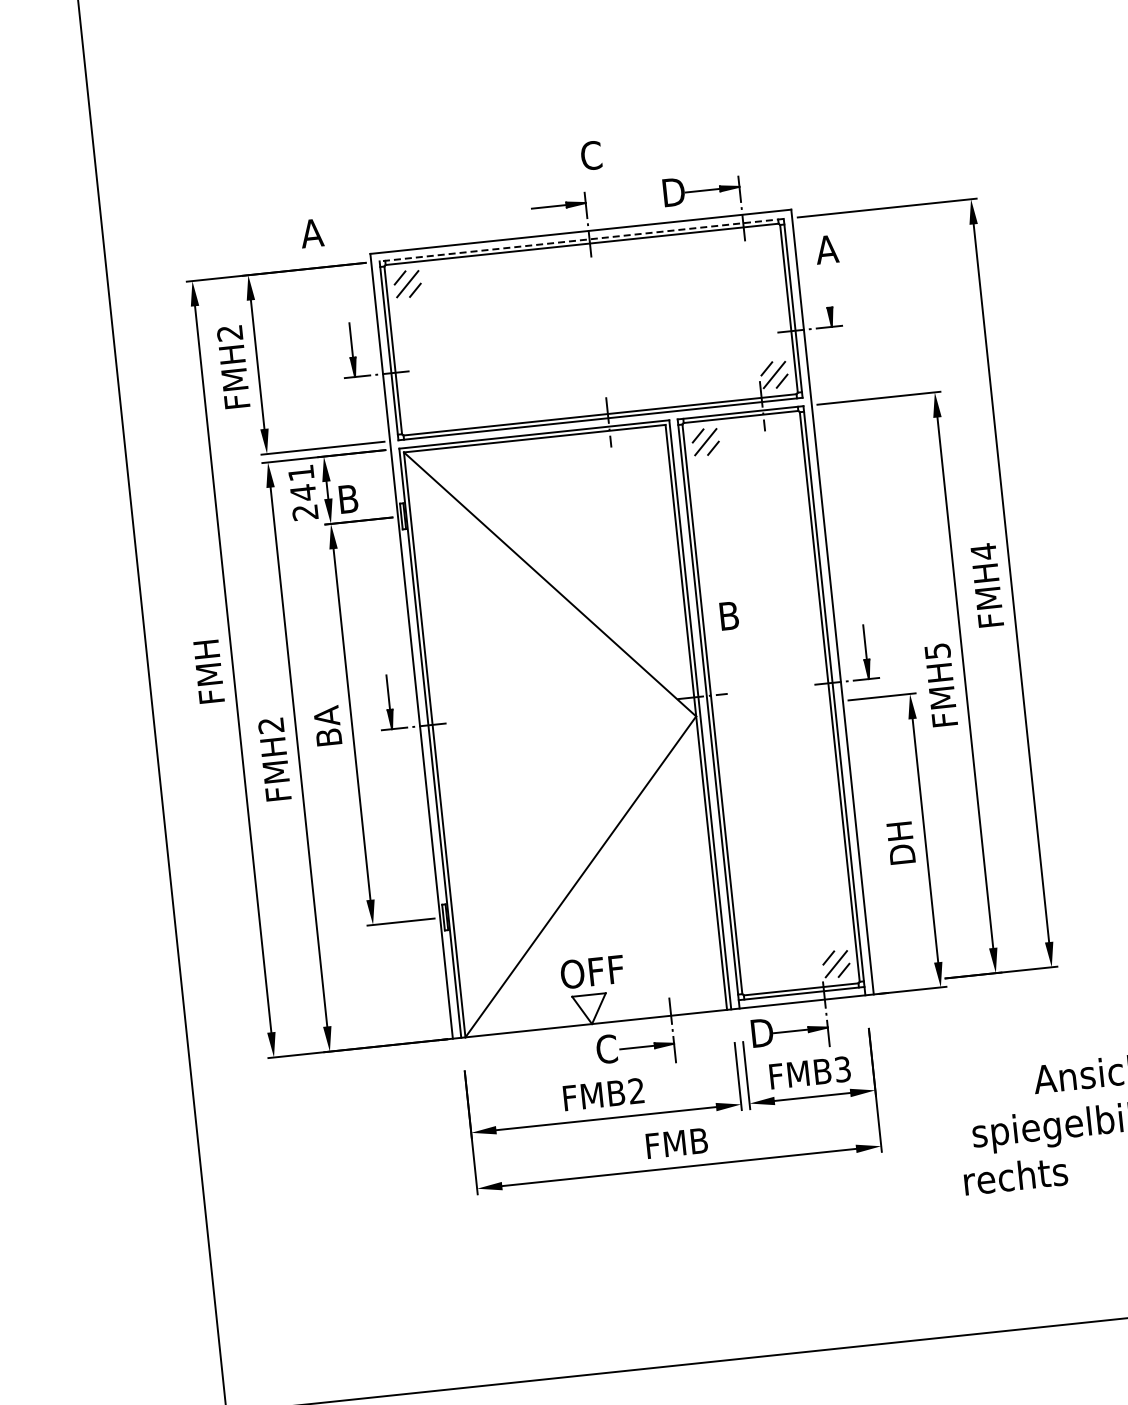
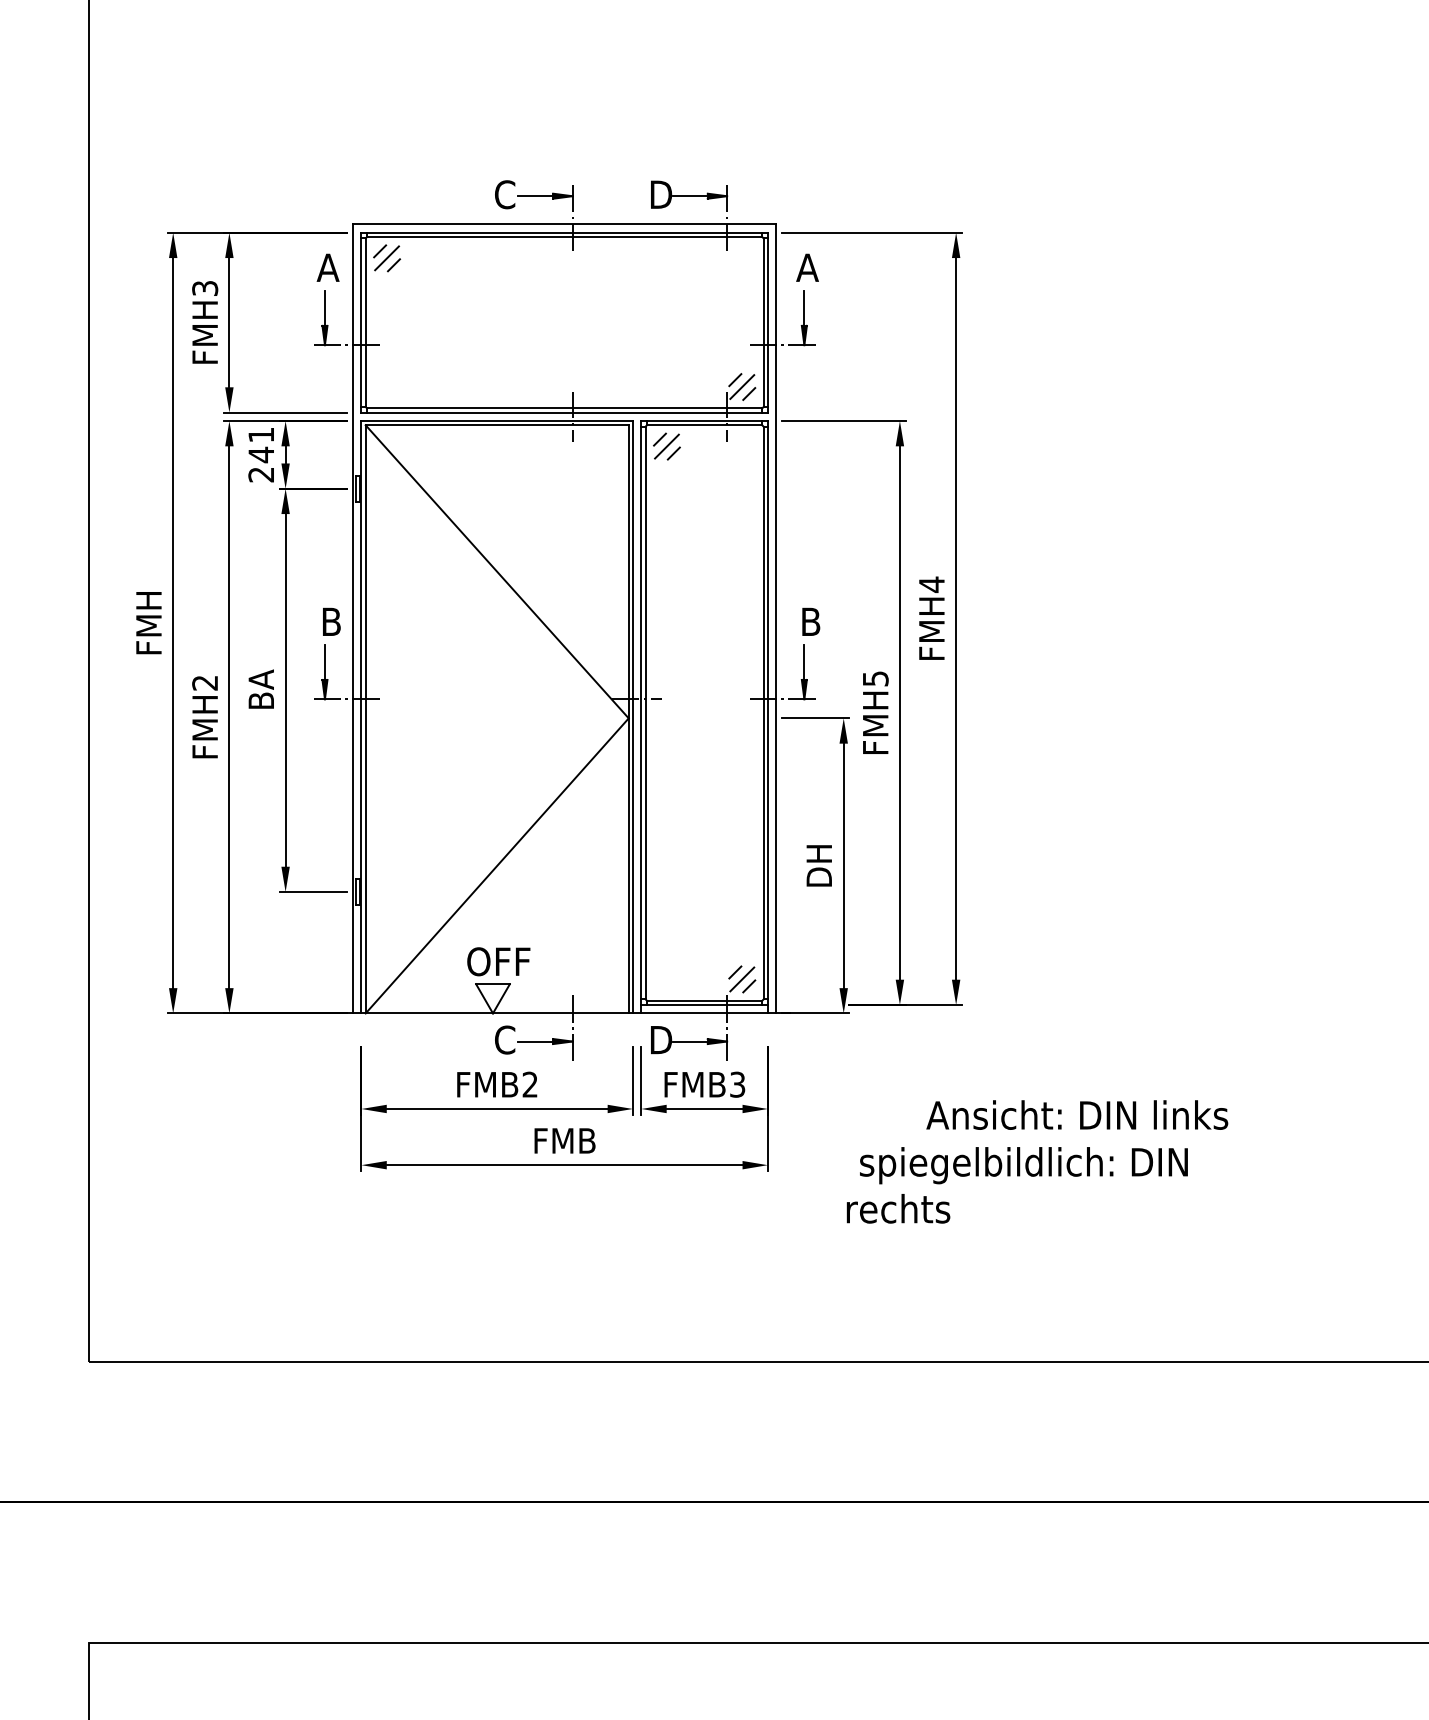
text: (591, 155) -> (505, 194), moved
text: (311, 233) -> (327, 267), moved
line: (581, 239) -> (564, 232), dashed -> solid
line: (828, 290) -> (804, 308), added
text: (230, 333) -> (205, 288), FMH2 -> FMH3
text: (348, 498) -> (331, 621), moved
text: (729, 615) -> (811, 621), moved

